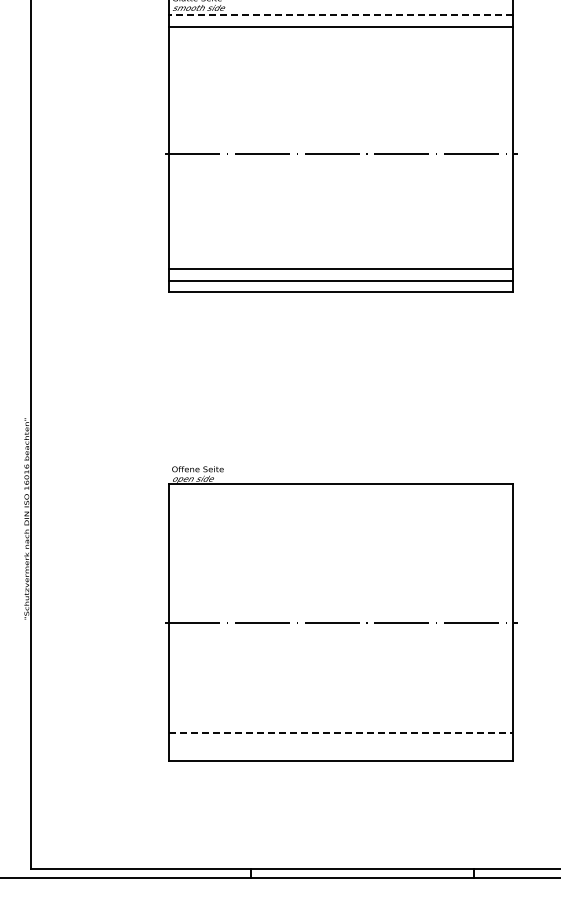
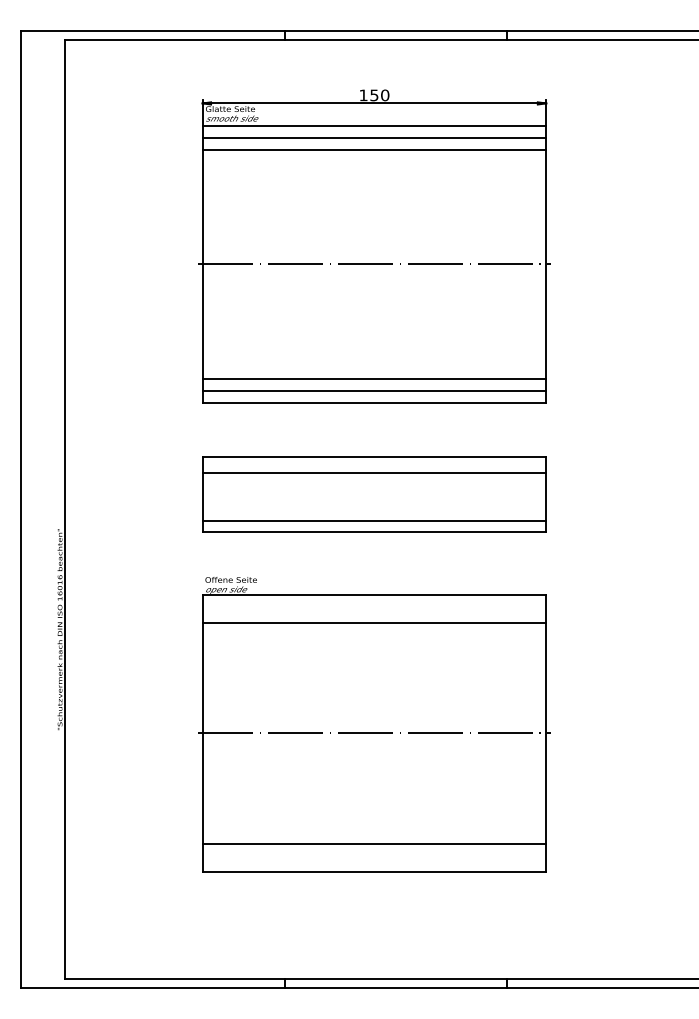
line: (341, 14) -> (374, 125), dashed -> solid
line: (341, 38) -> (374, 149), added
part: (341, 383) -> (374, 494), added
line: (341, 511) -> (374, 622), added
line: (341, 732) -> (374, 843), dashed -> solid

